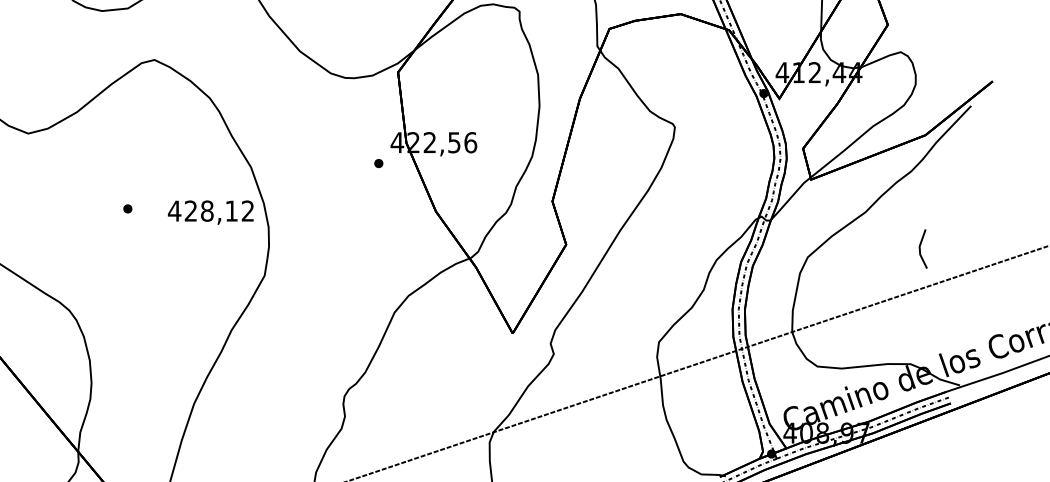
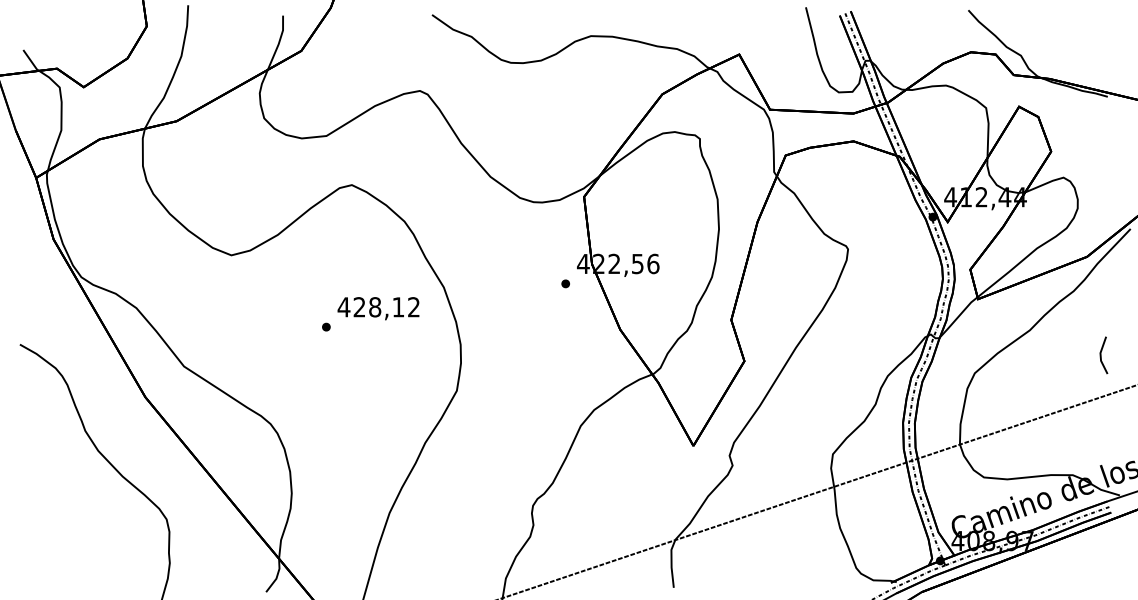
text: (210, 212) -> (378, 308), moved
line: (920, 249) -> (1101, 355), moved

